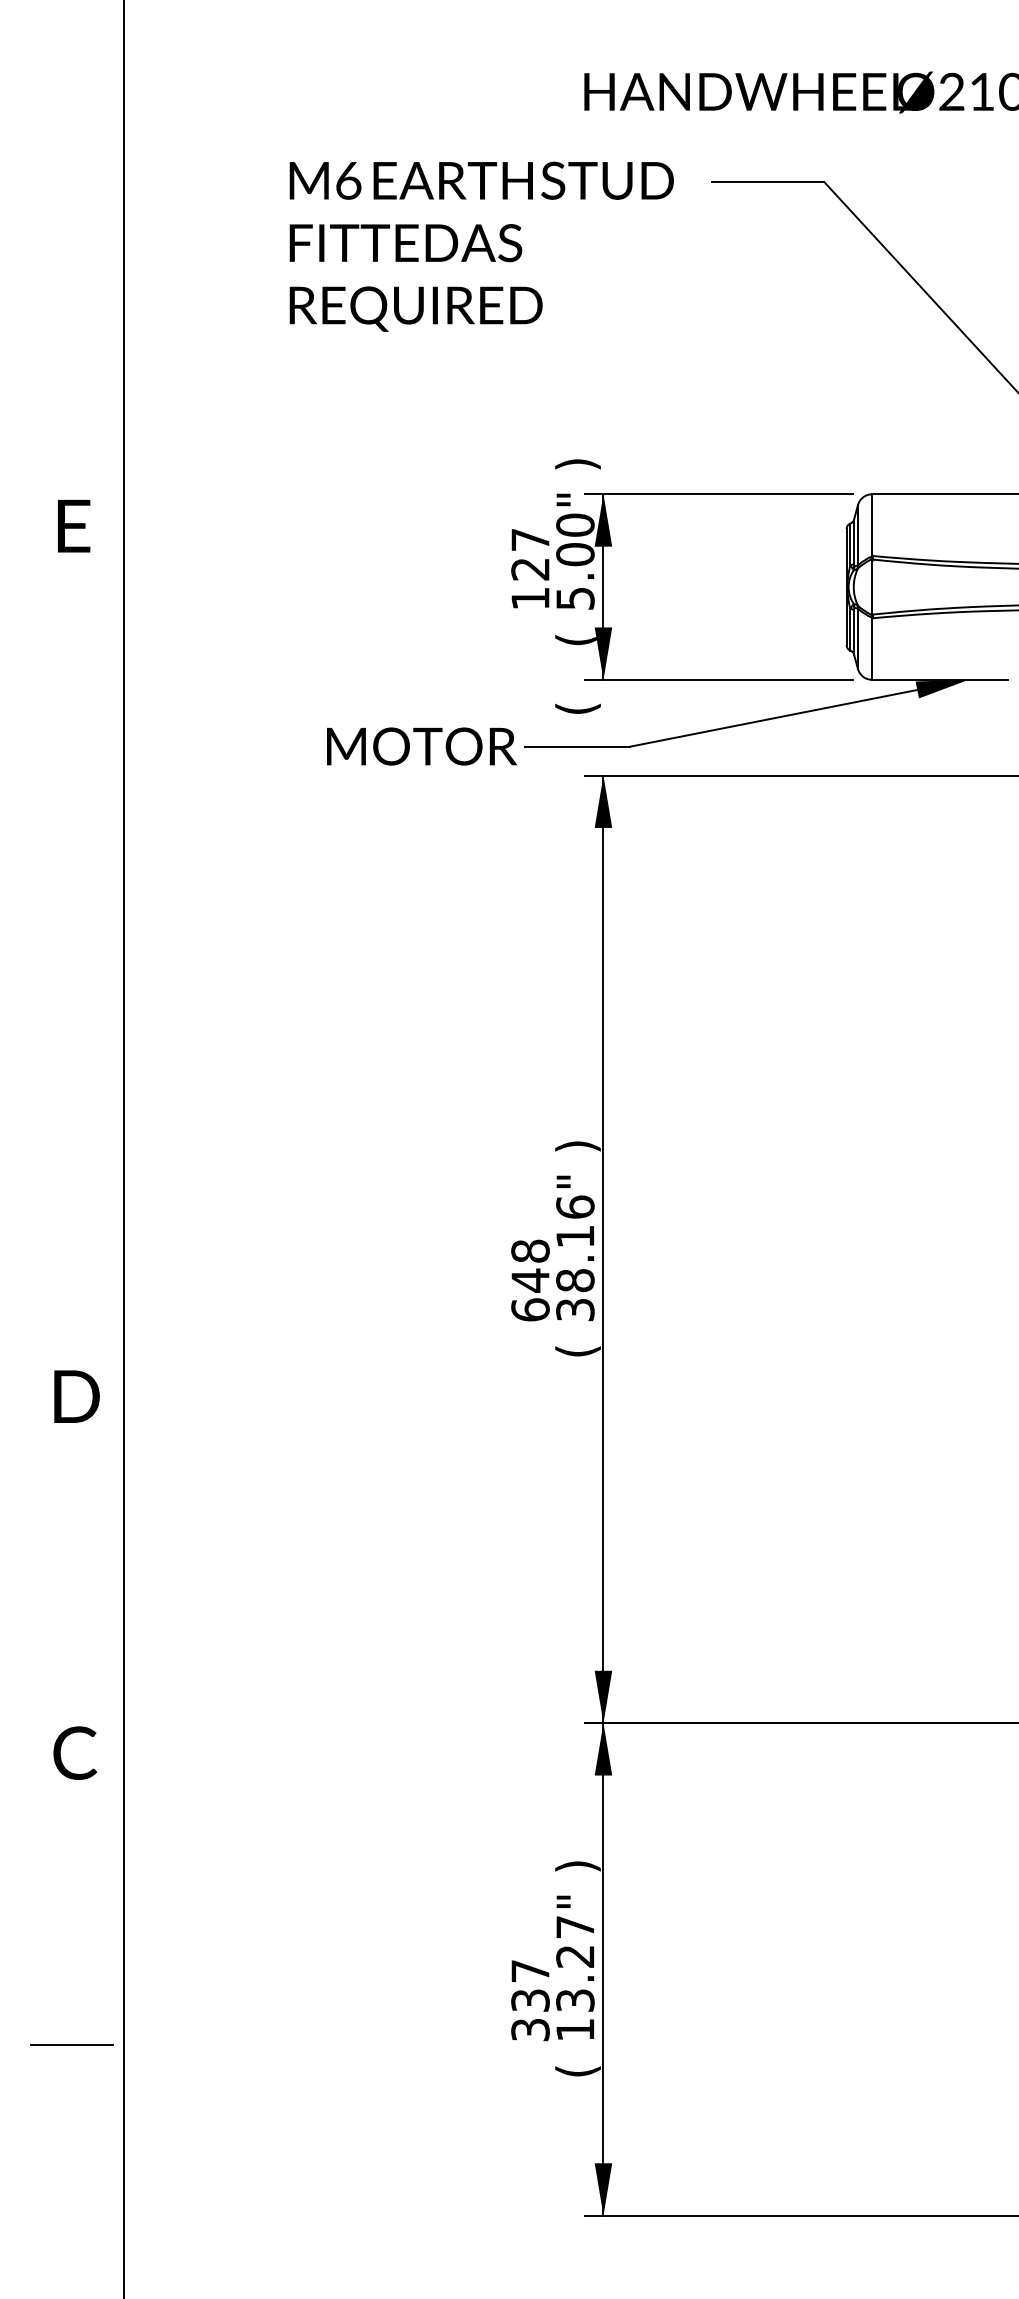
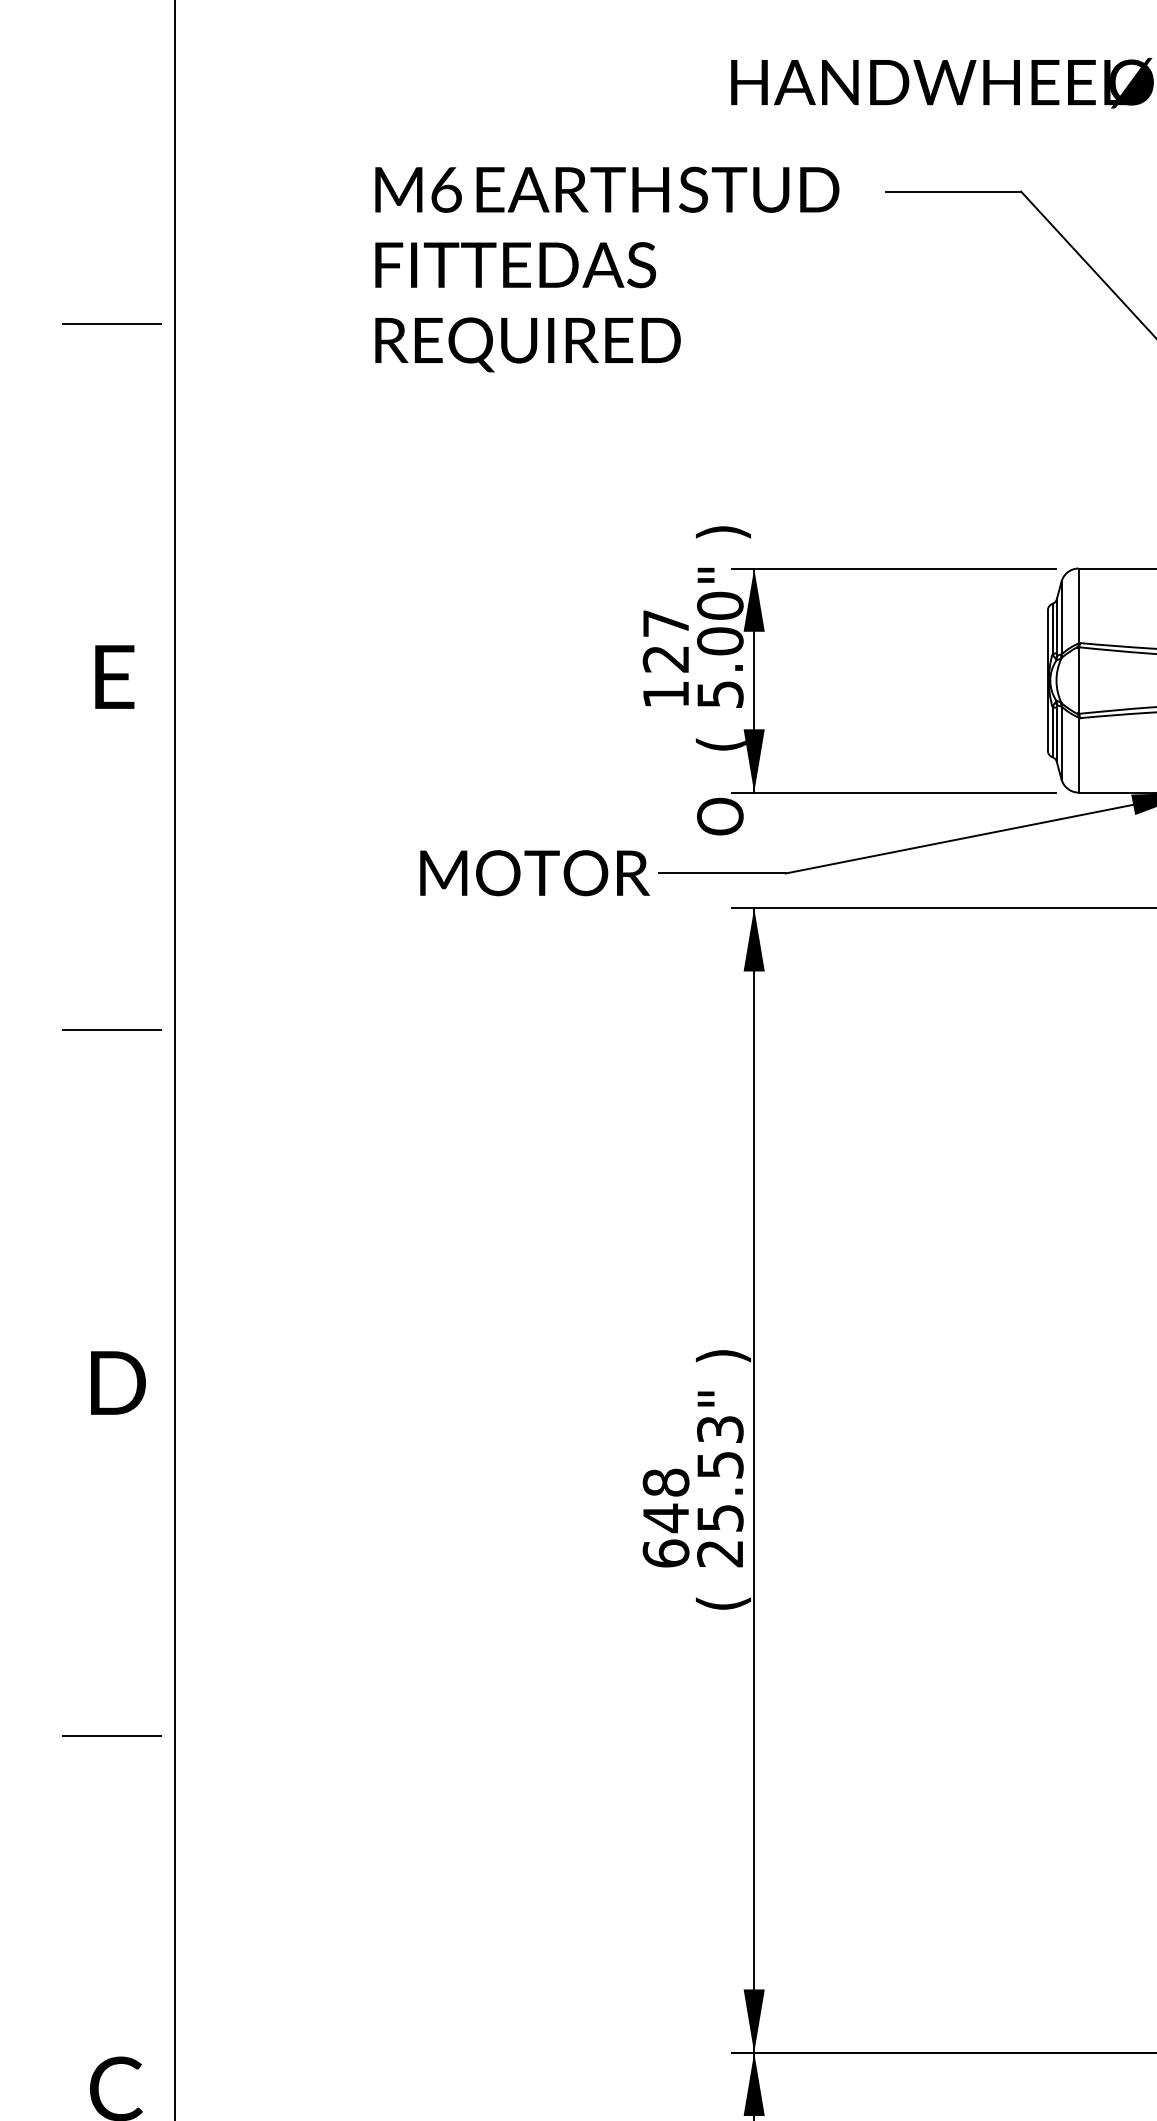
line: (71, 291) -> (111, 323), added
text: (74, 526) -> (115, 677), moved
text: (577, 699) -> (722, 816), ( -> O
line: (71, 875) -> (111, 1028), added
text: (575, 1258) -> (720, 1491), 38.16" -> 25.53"
text: (76, 1396) -> (117, 1382), moved
line: (71, 1460) -> (111, 1735), added

